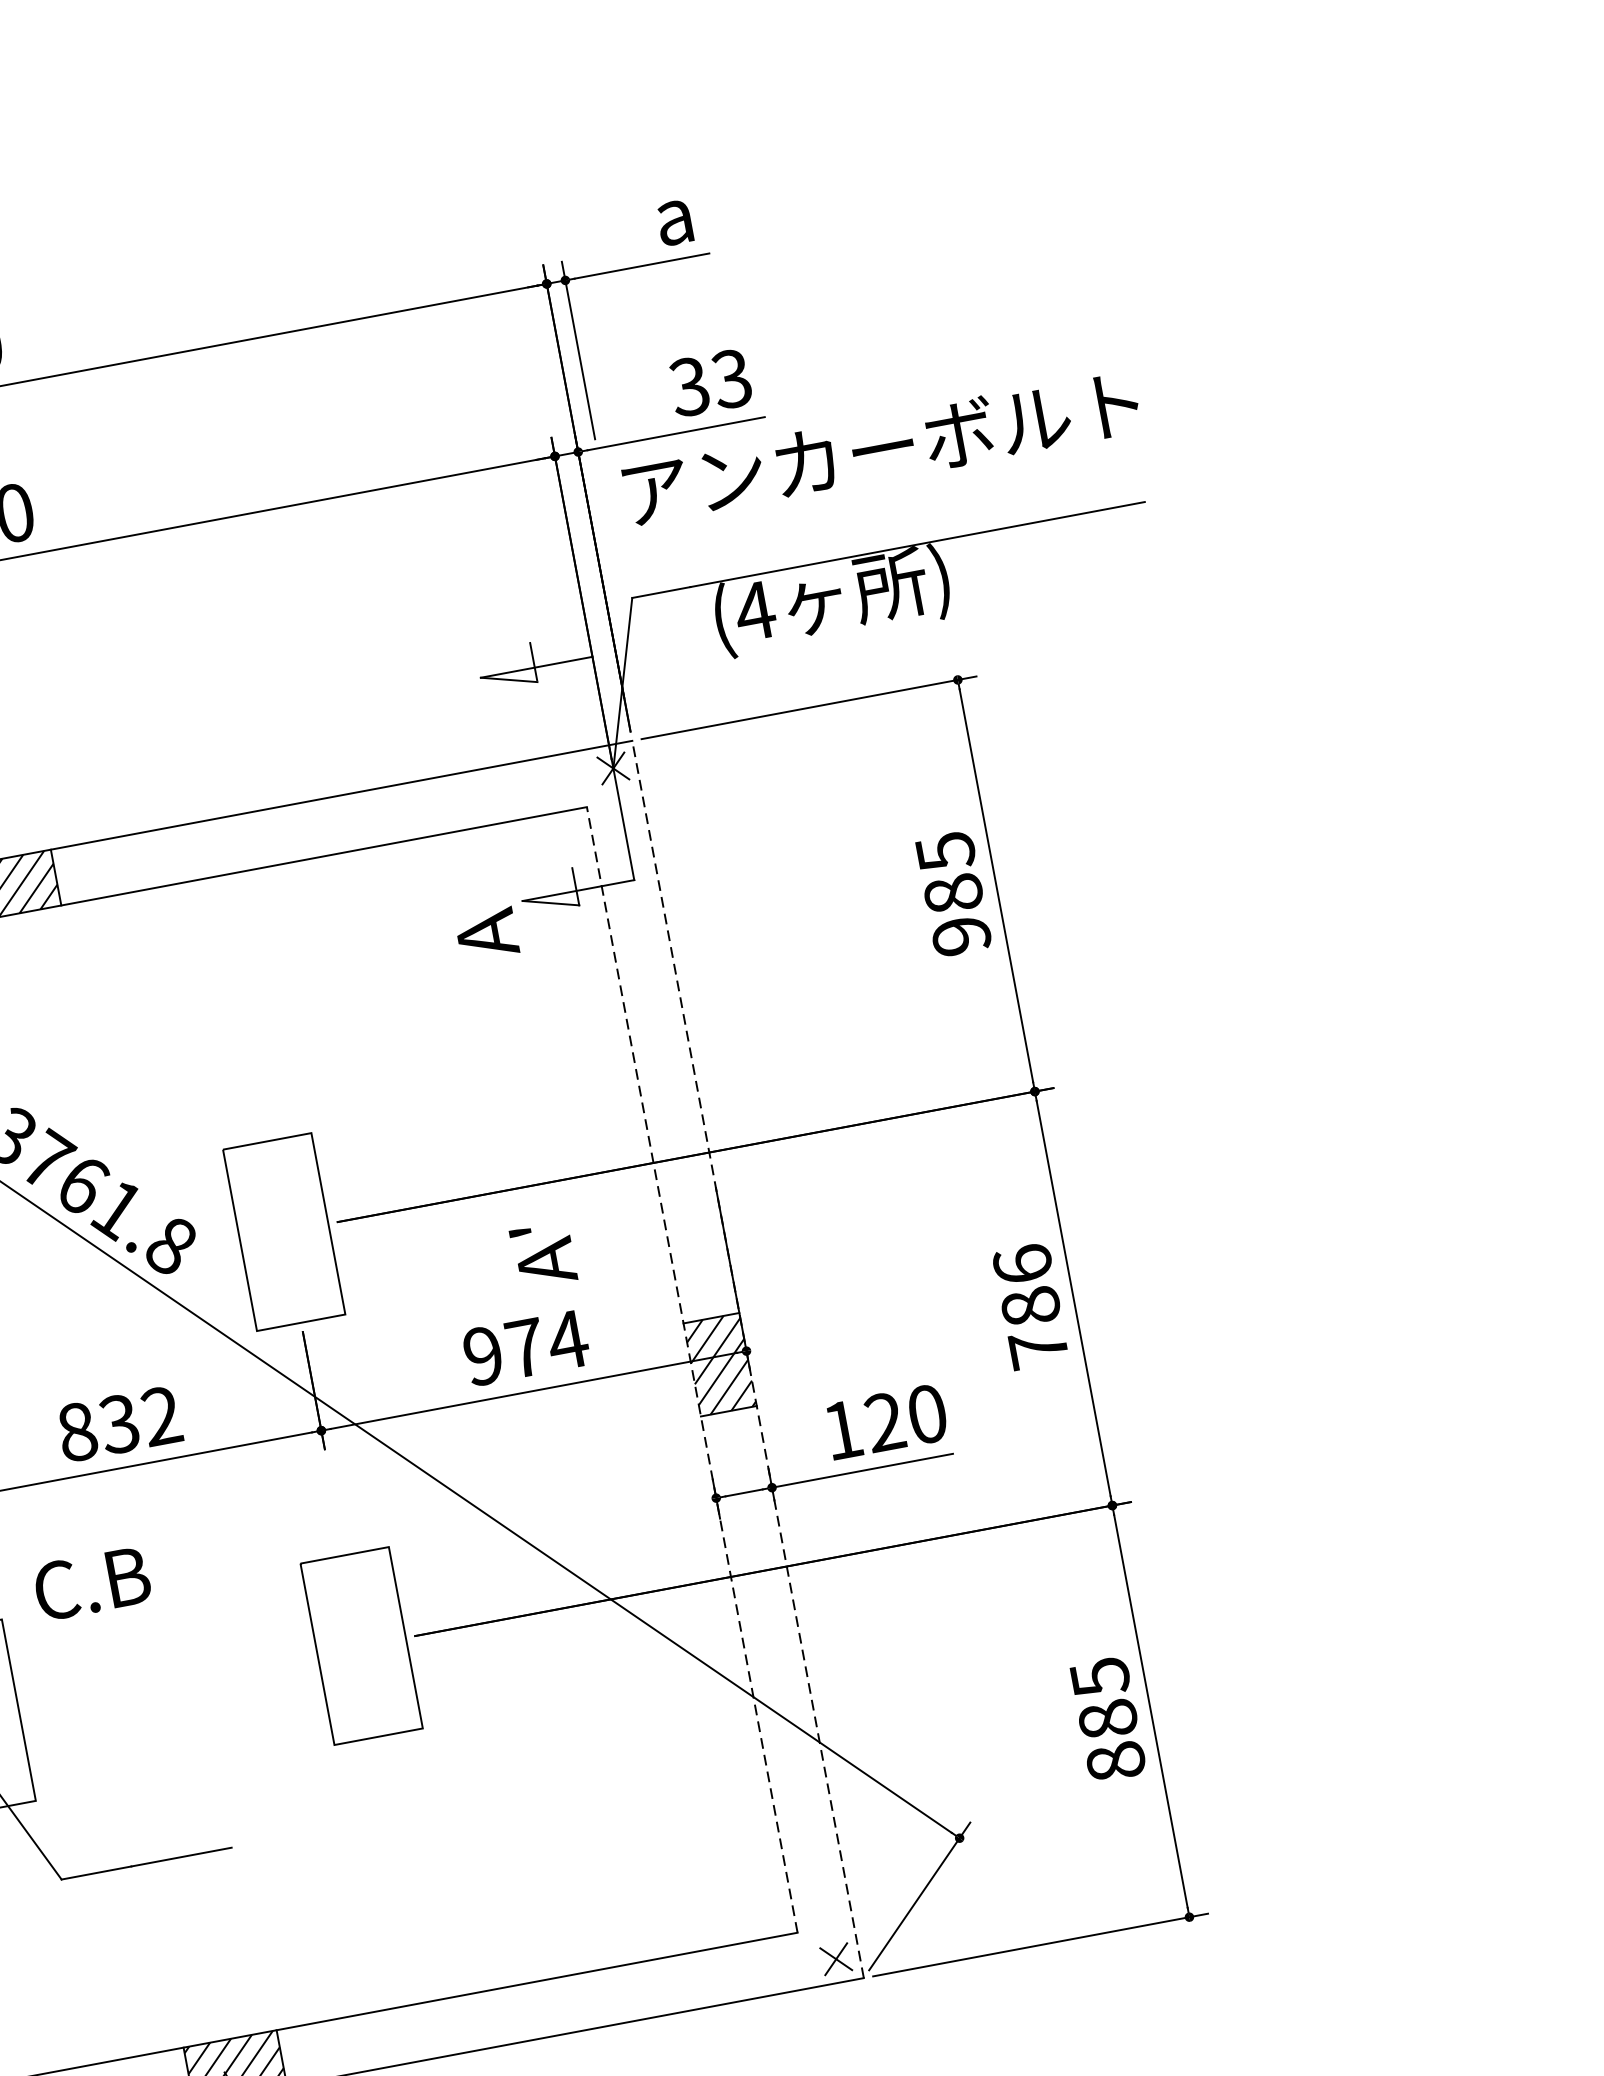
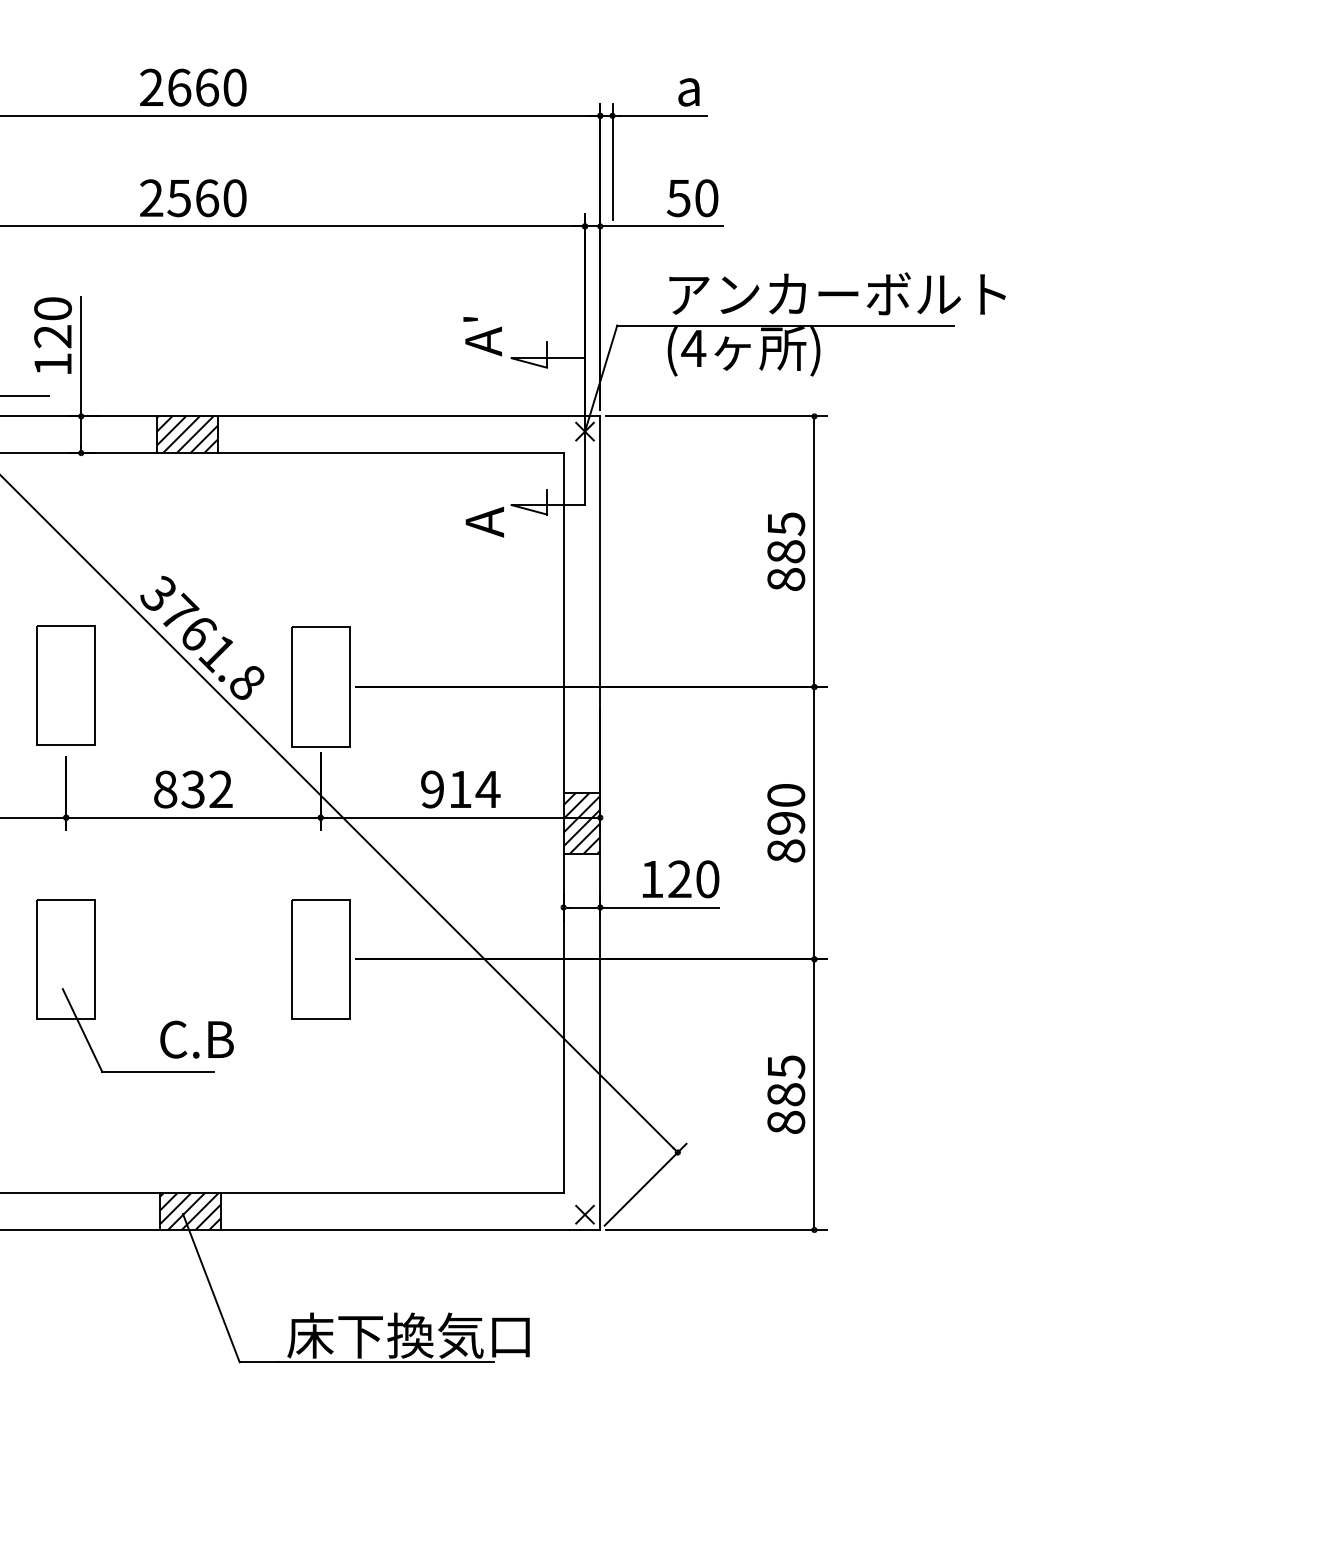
text: (710, 383) -> (692, 198), 33 -> 50
text: (881, 447) -> (837, 293), moved
text: (961, 935) -> (786, 579), 985 -> 885
text: (543, 1255) -> (482, 336), moved
text: (1030, 1305) -> (786, 822), 786 -> 890
text: (525, 1348) -> (460, 789), 974 -> 914
line: (748, 1359) -> (600, 823), dashed -> solid
line: (691, 1368) -> (563, 822), dashed -> solid
text: (91, 1583) -> (196, 1039), moved

